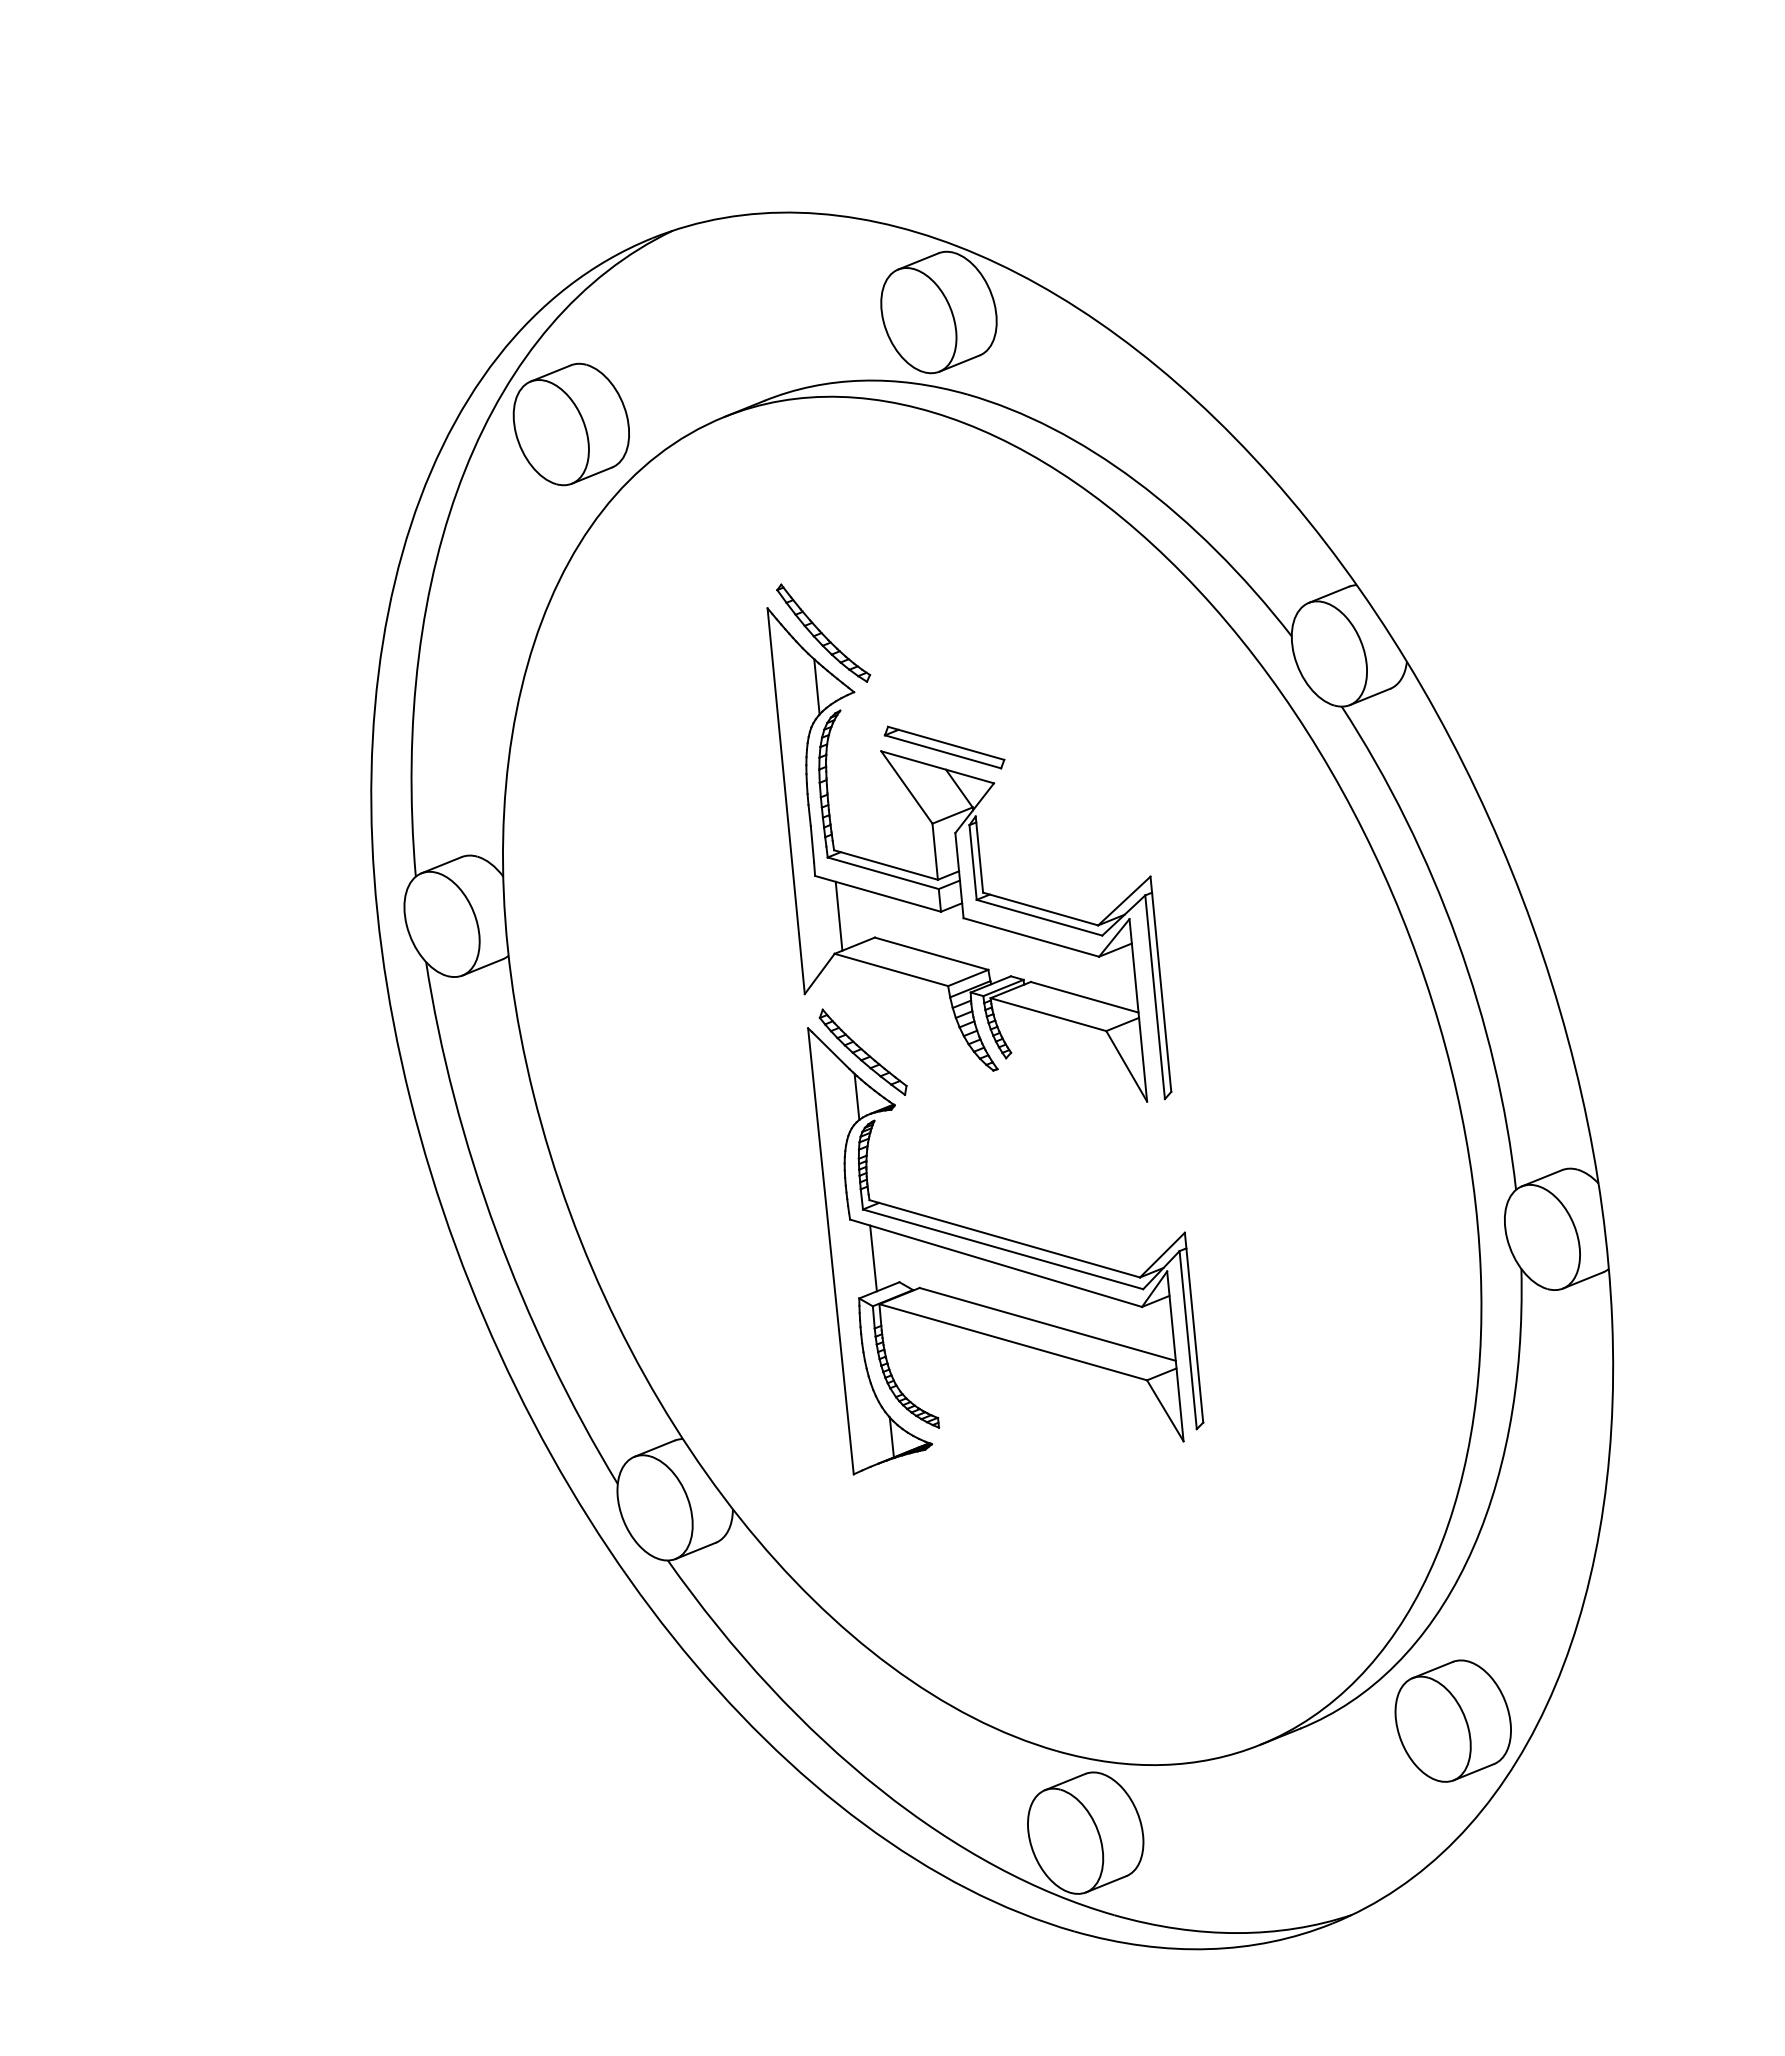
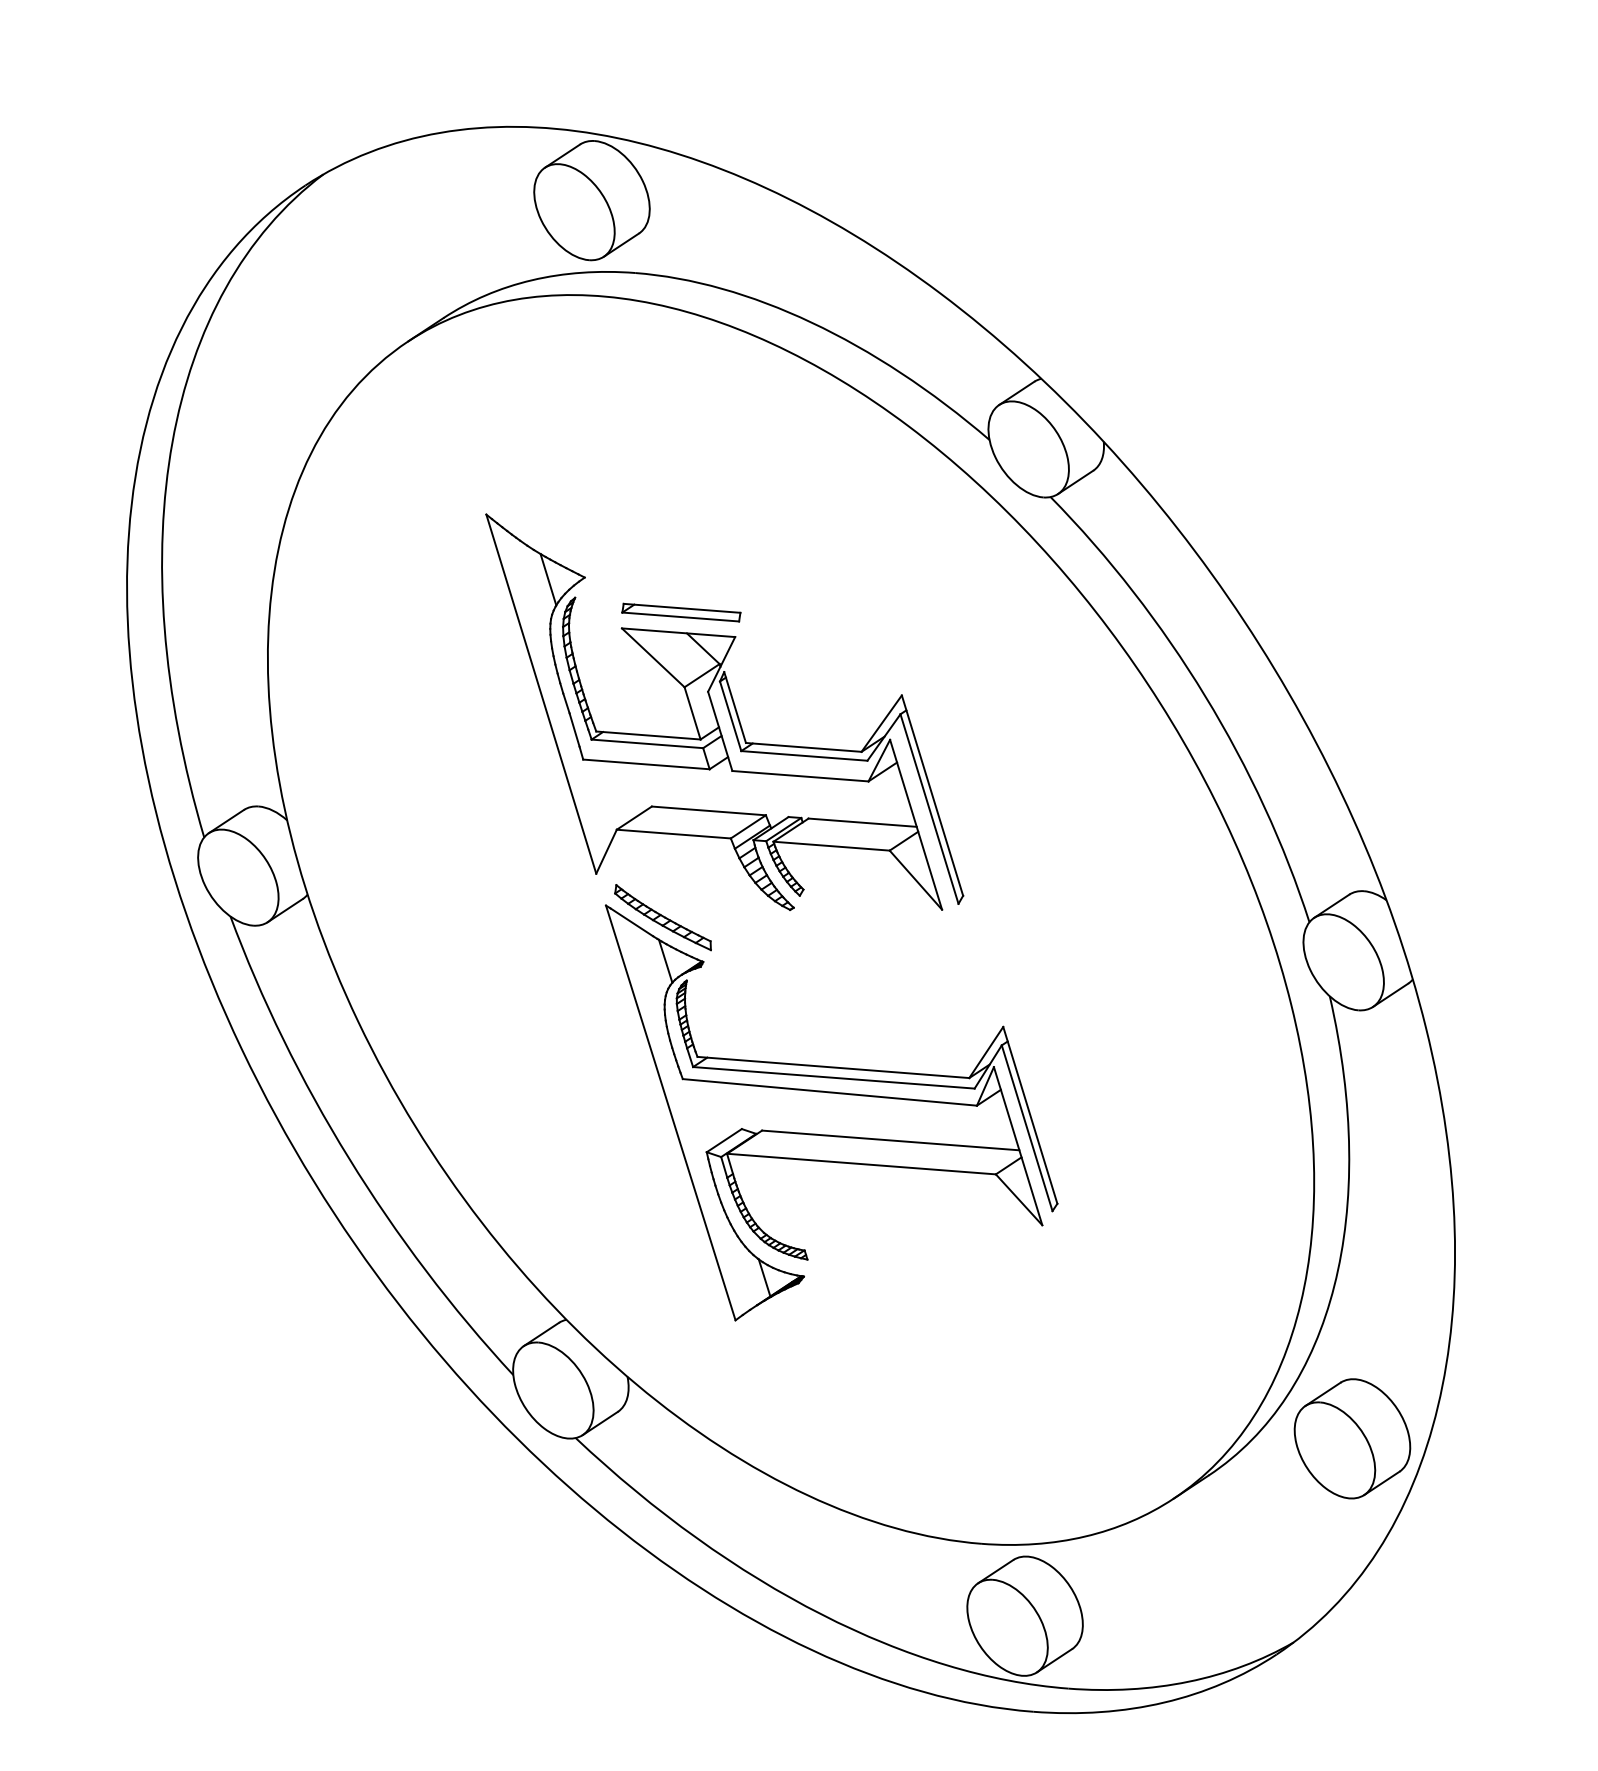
part: (570, 424) -> (263, 378), removed
part: (823, 632) -> (544, 526), removed
line: (838, 915) -> (613, 792), removed
line: (873, 1258) -> (712, 1111), removed

